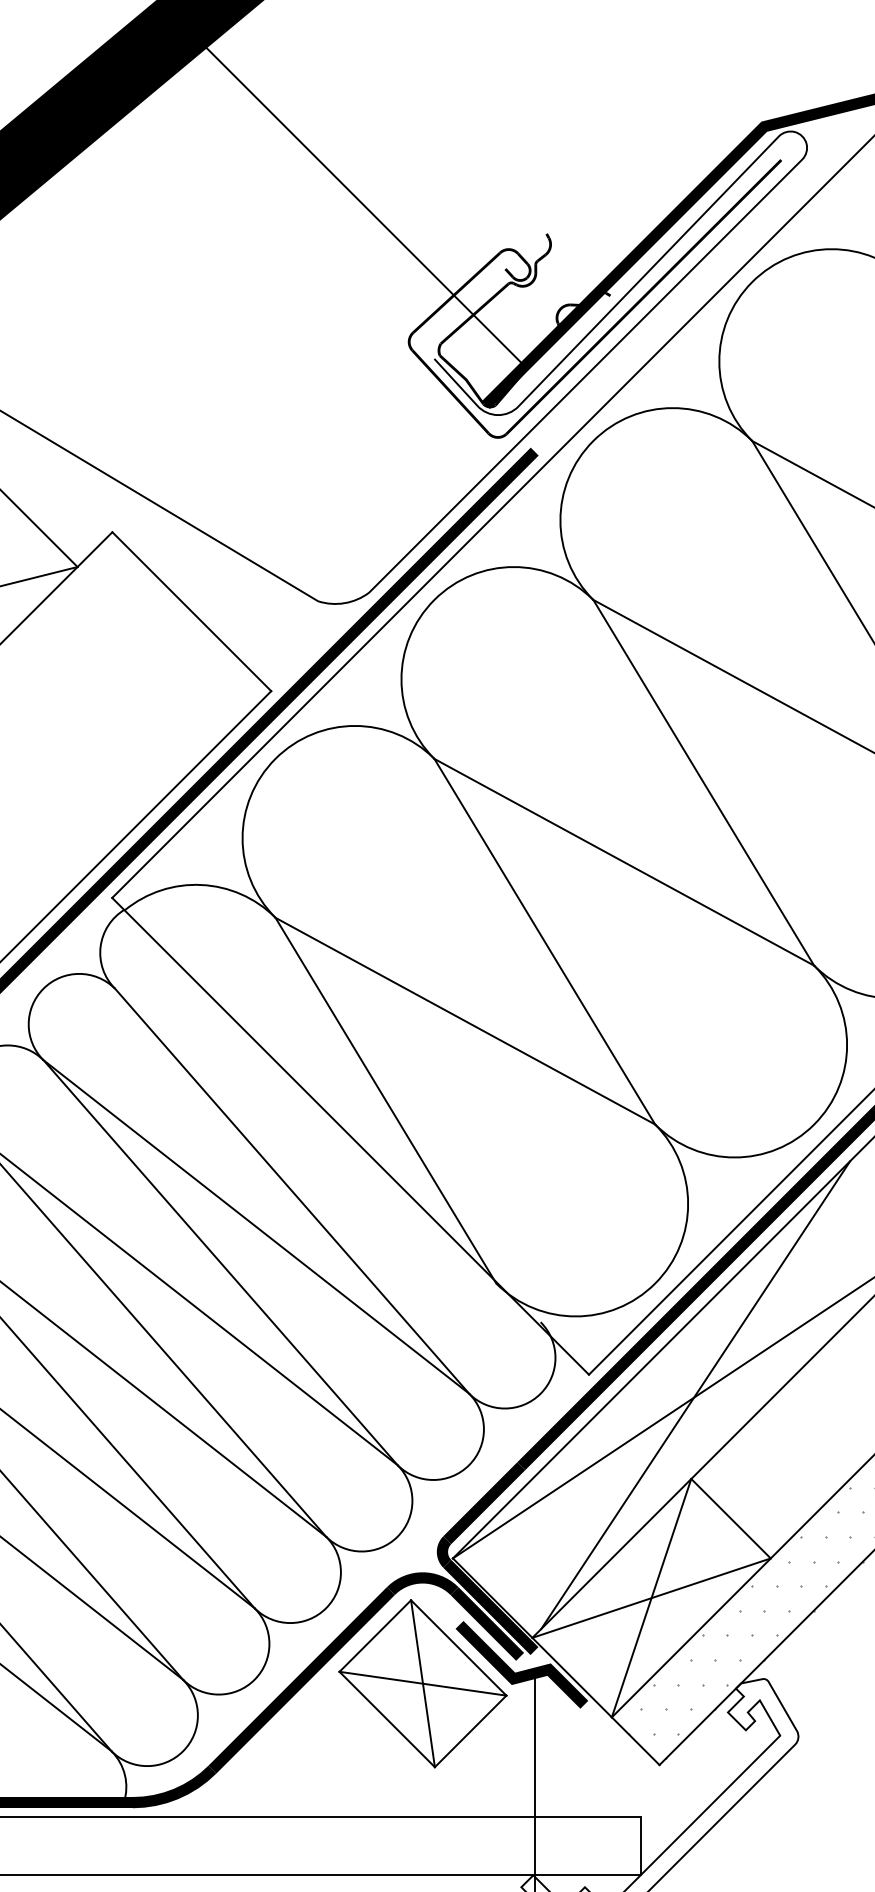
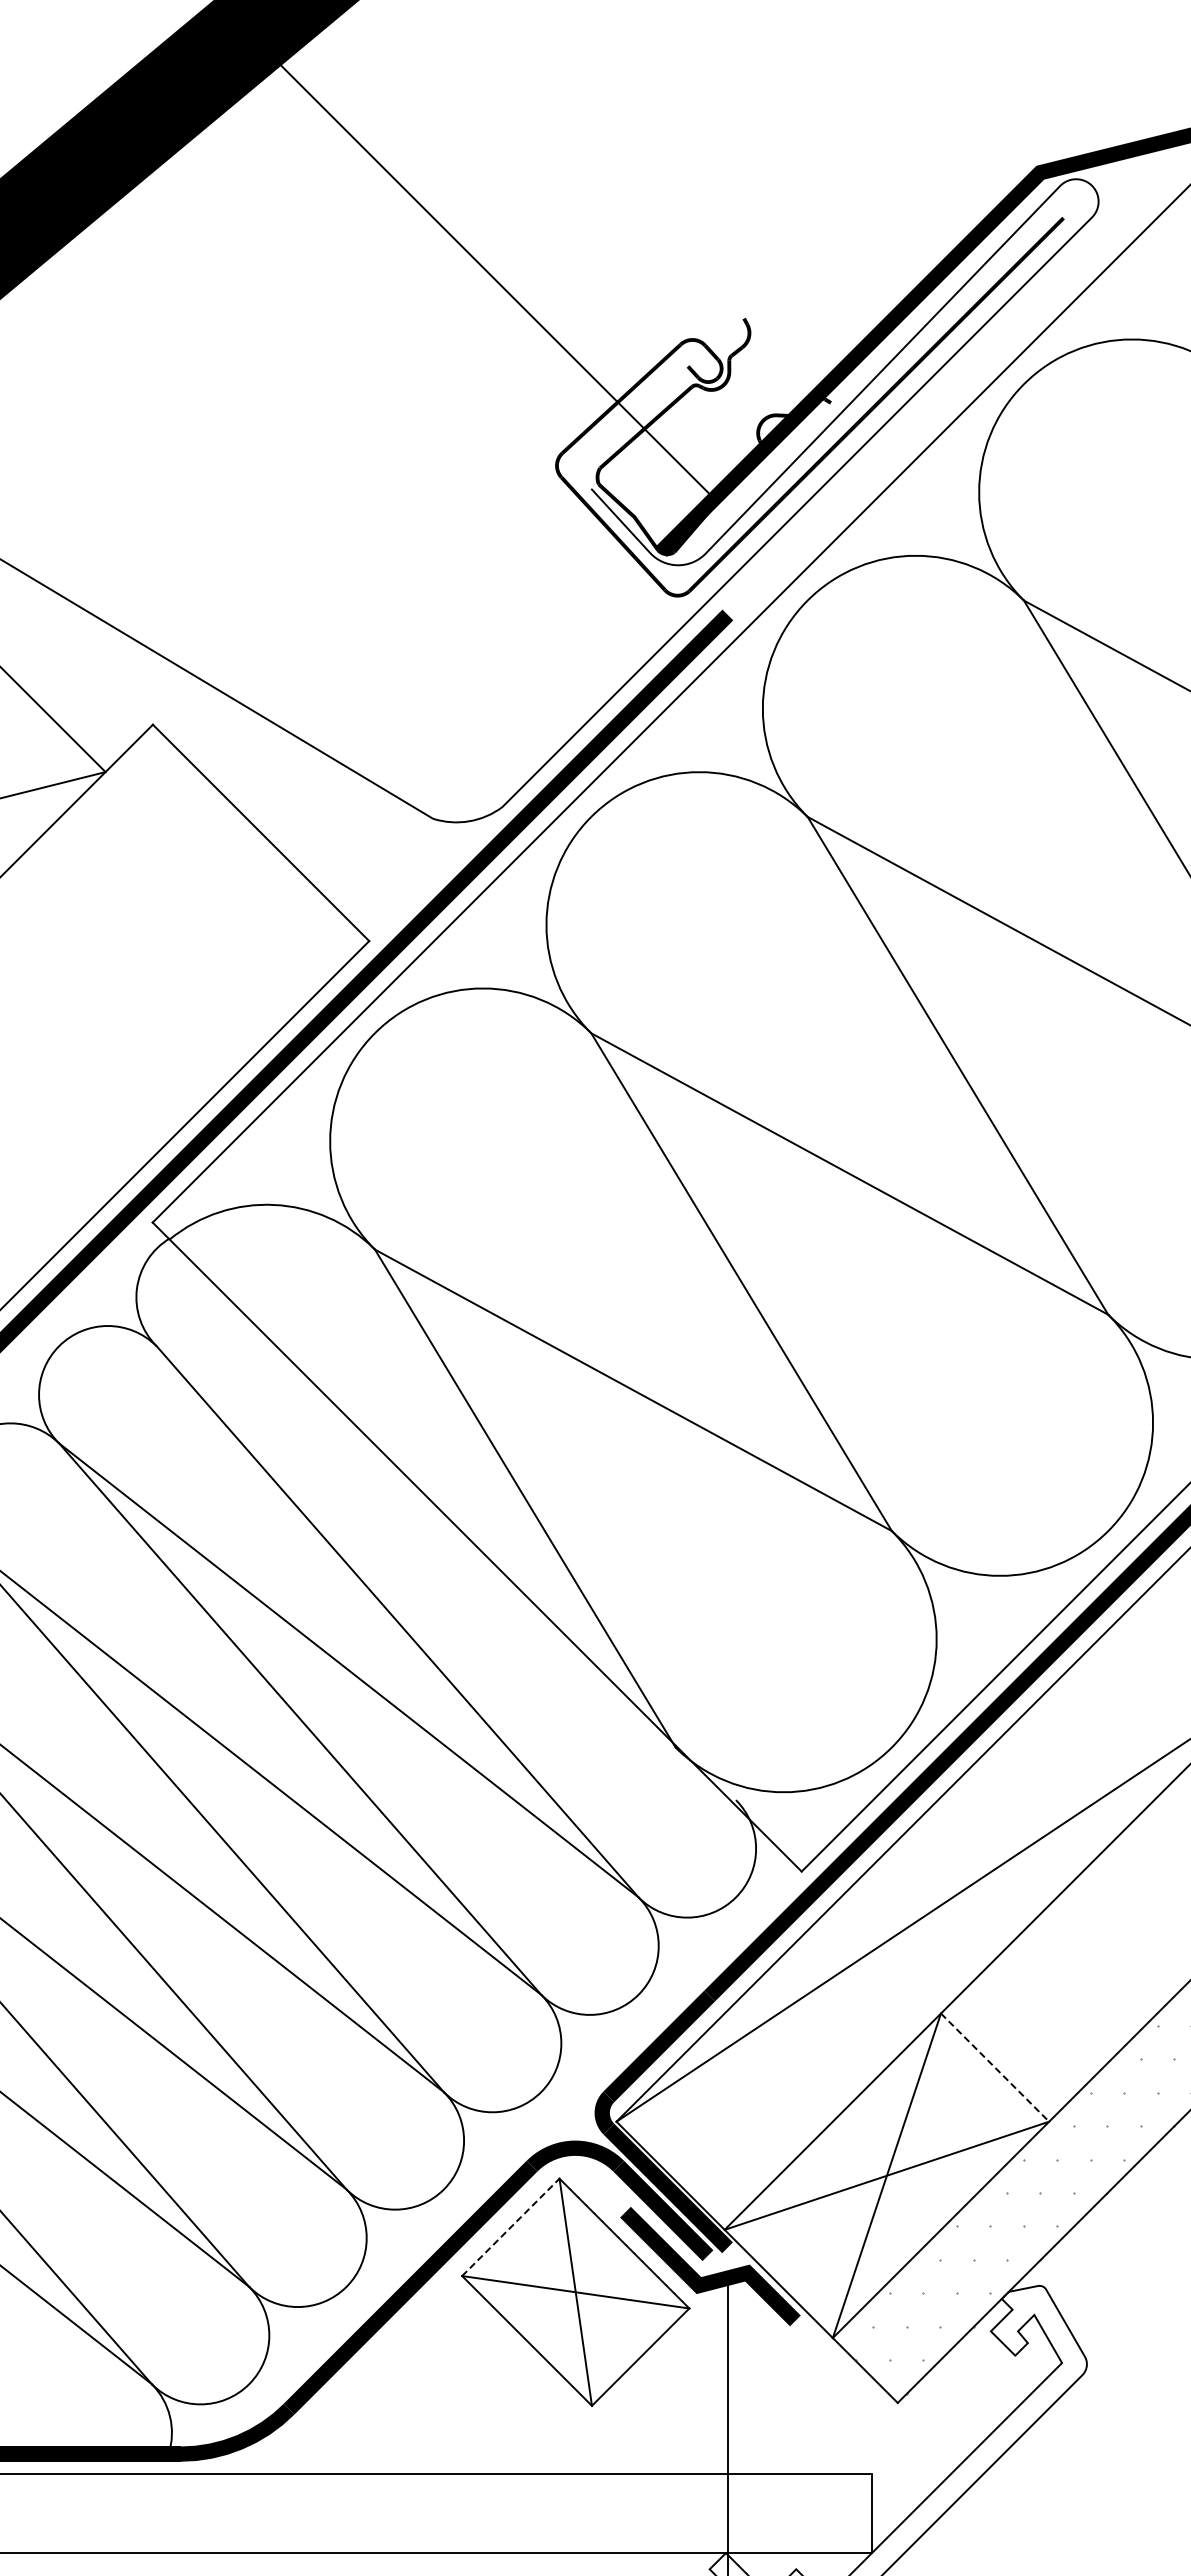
line: (695, 1394) -> (946, 1898), removed
line: (731, 1518) -> (995, 2067), solid -> dashed
line: (375, 1636) -> (510, 2227), solid -> dashed

